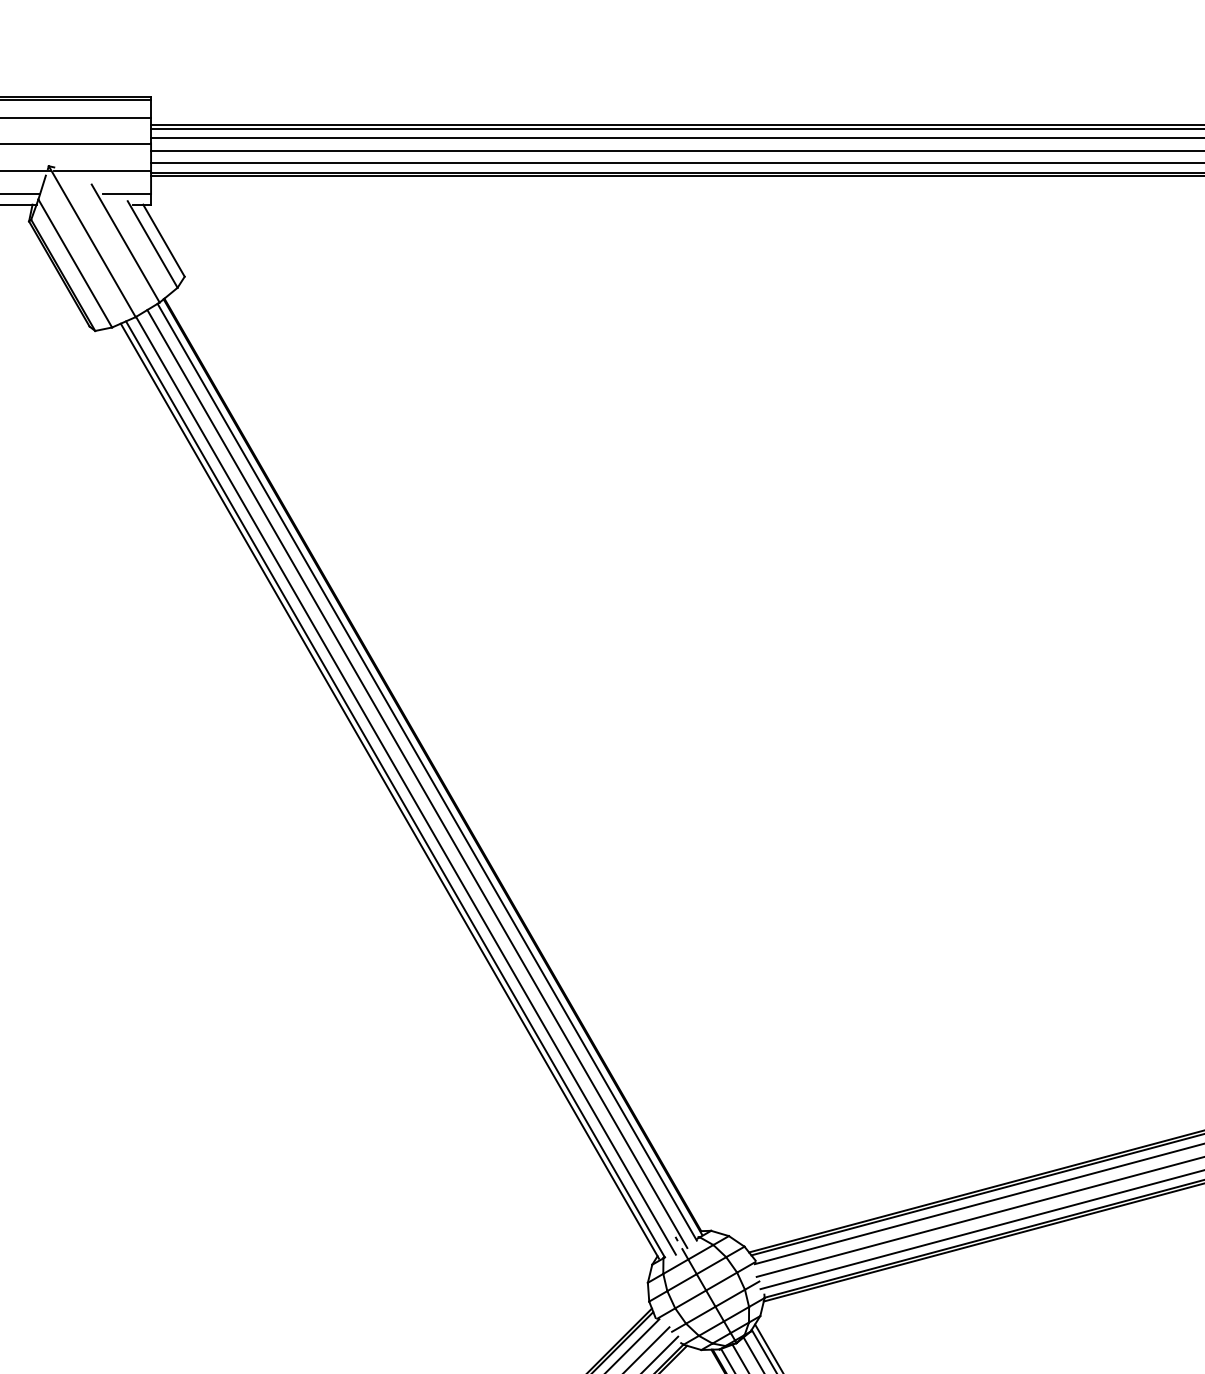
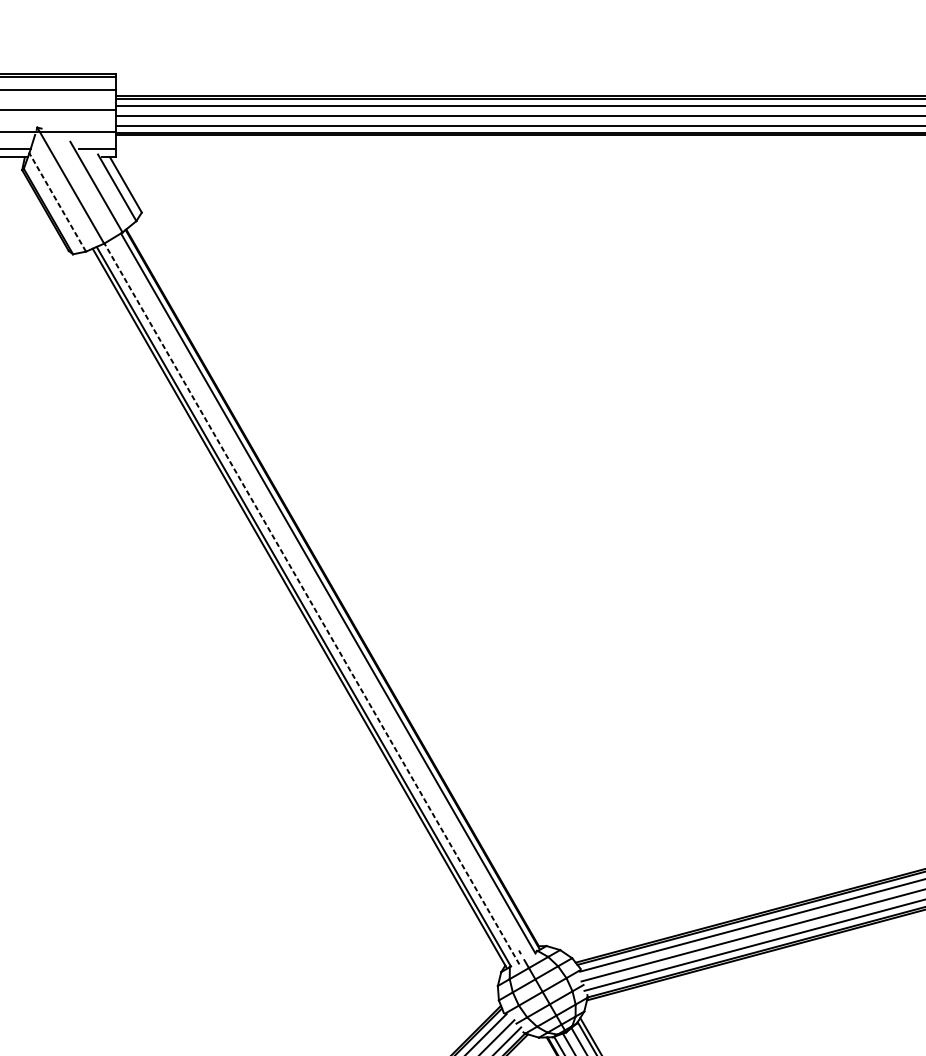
line: (75, 263) -> (57, 202), solid -> dashed
line: (417, 779) -> (320, 599), removed
line: (405, 785) -> (311, 603), solid -> dashed

